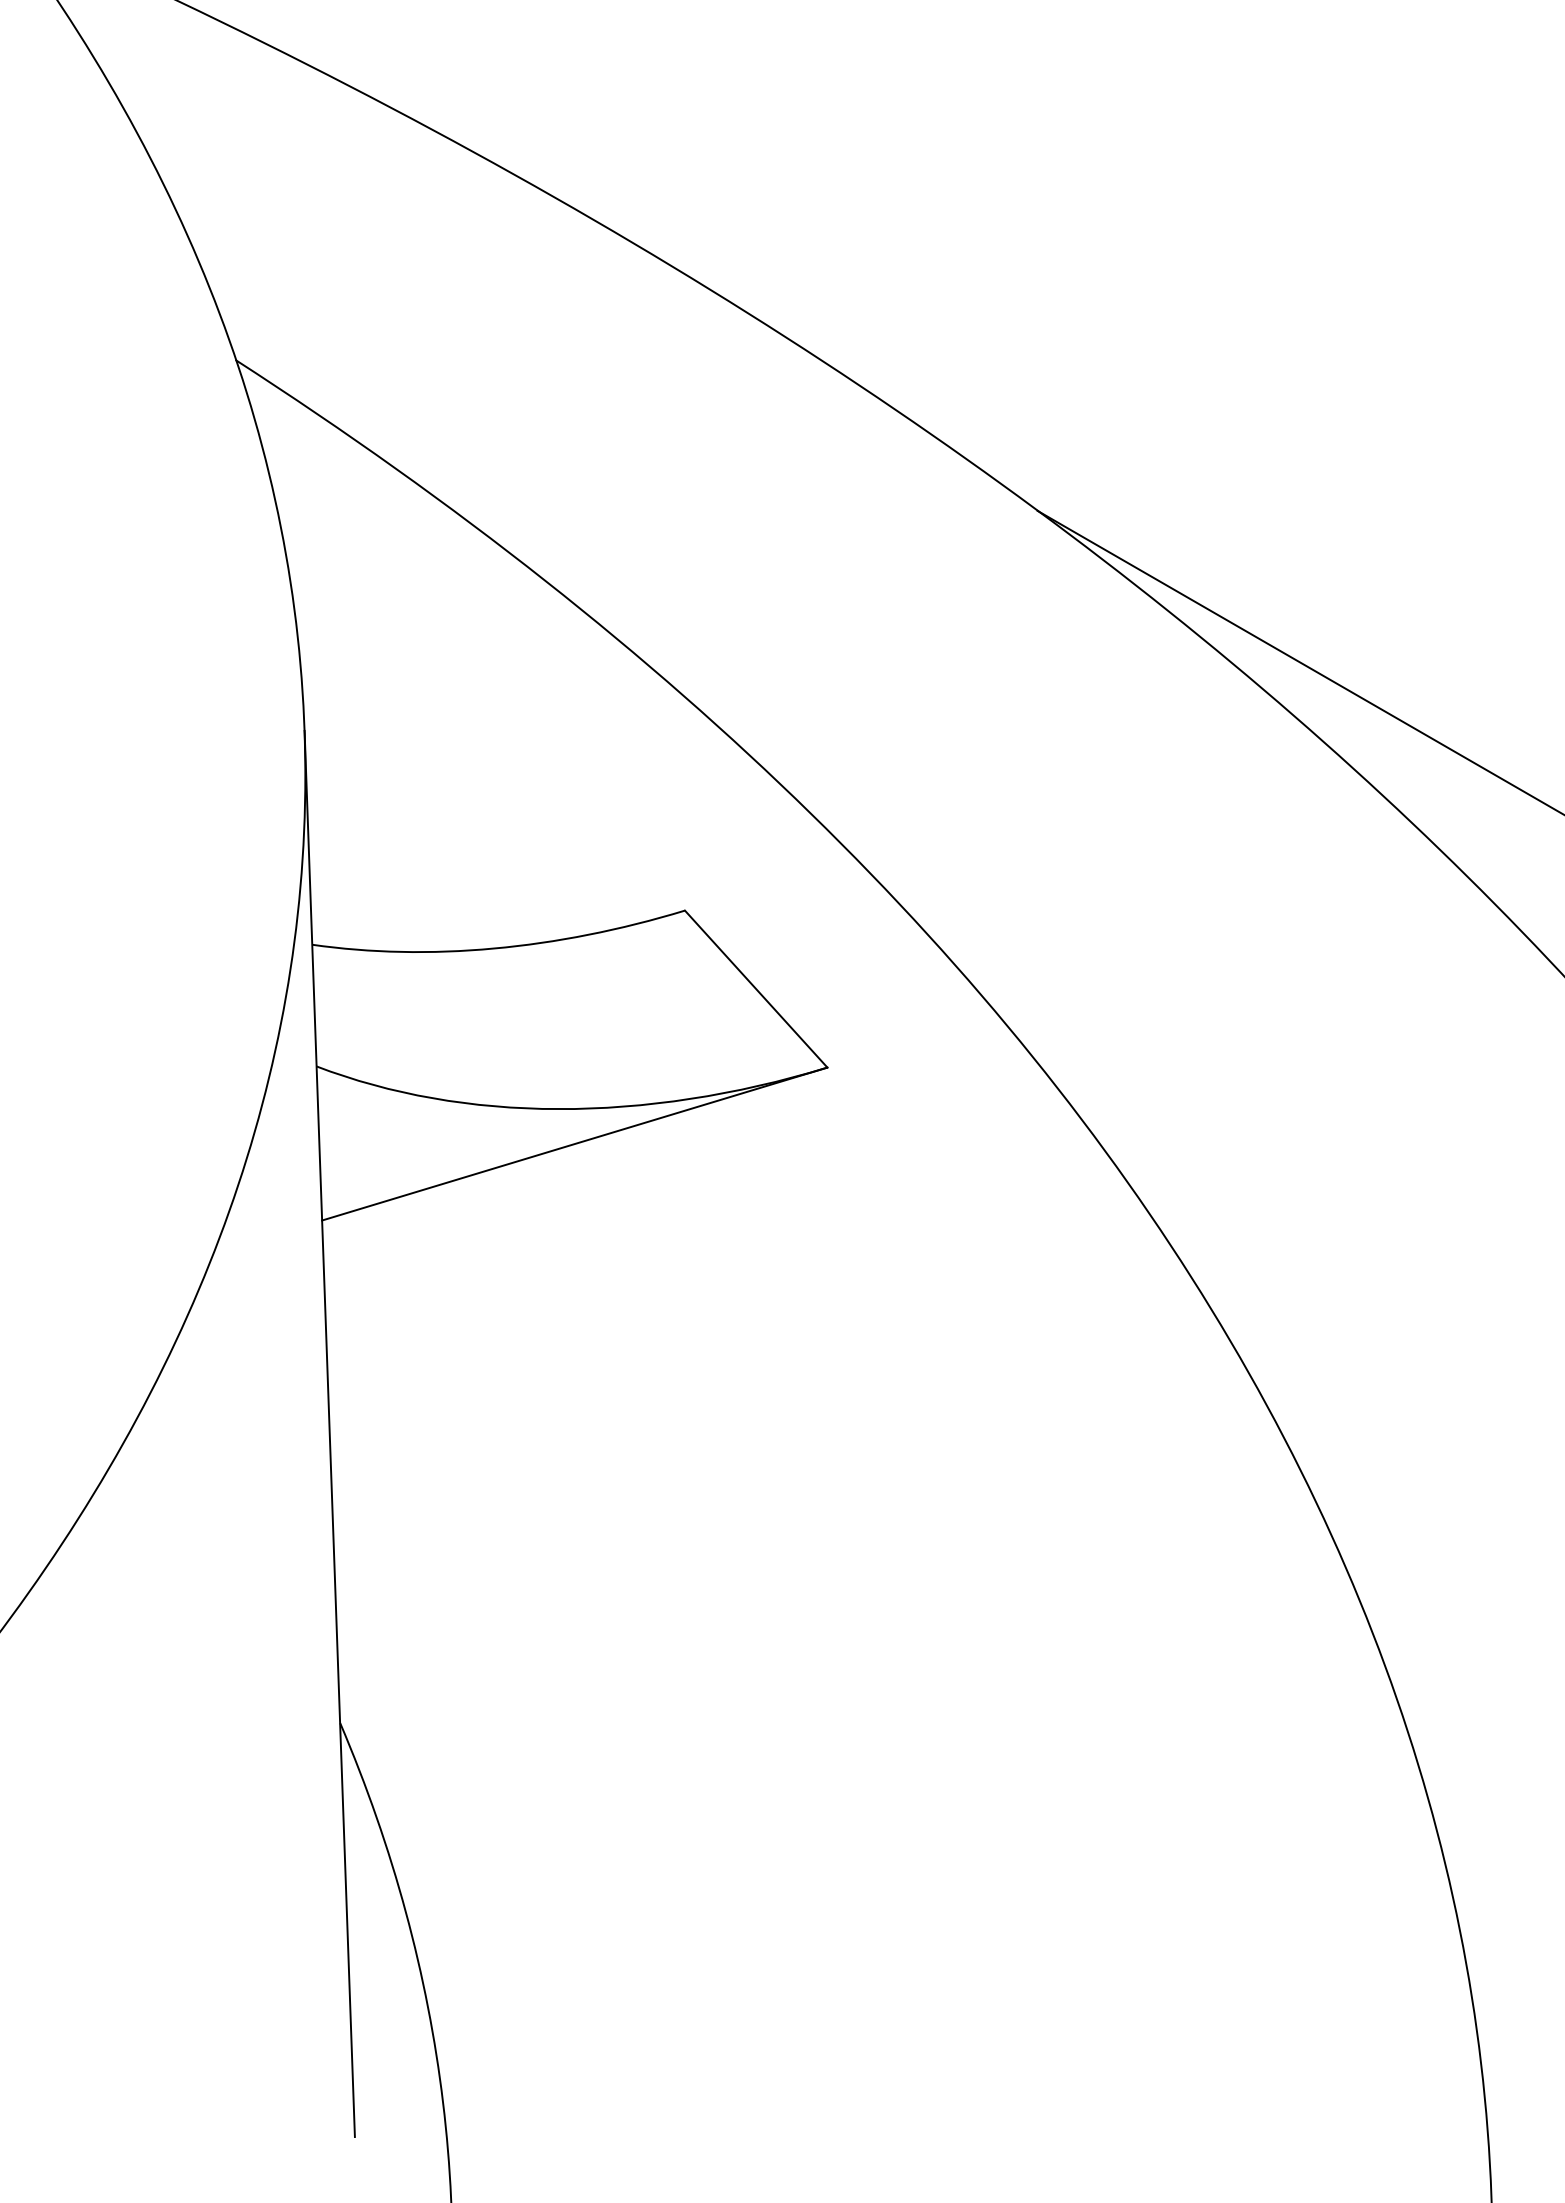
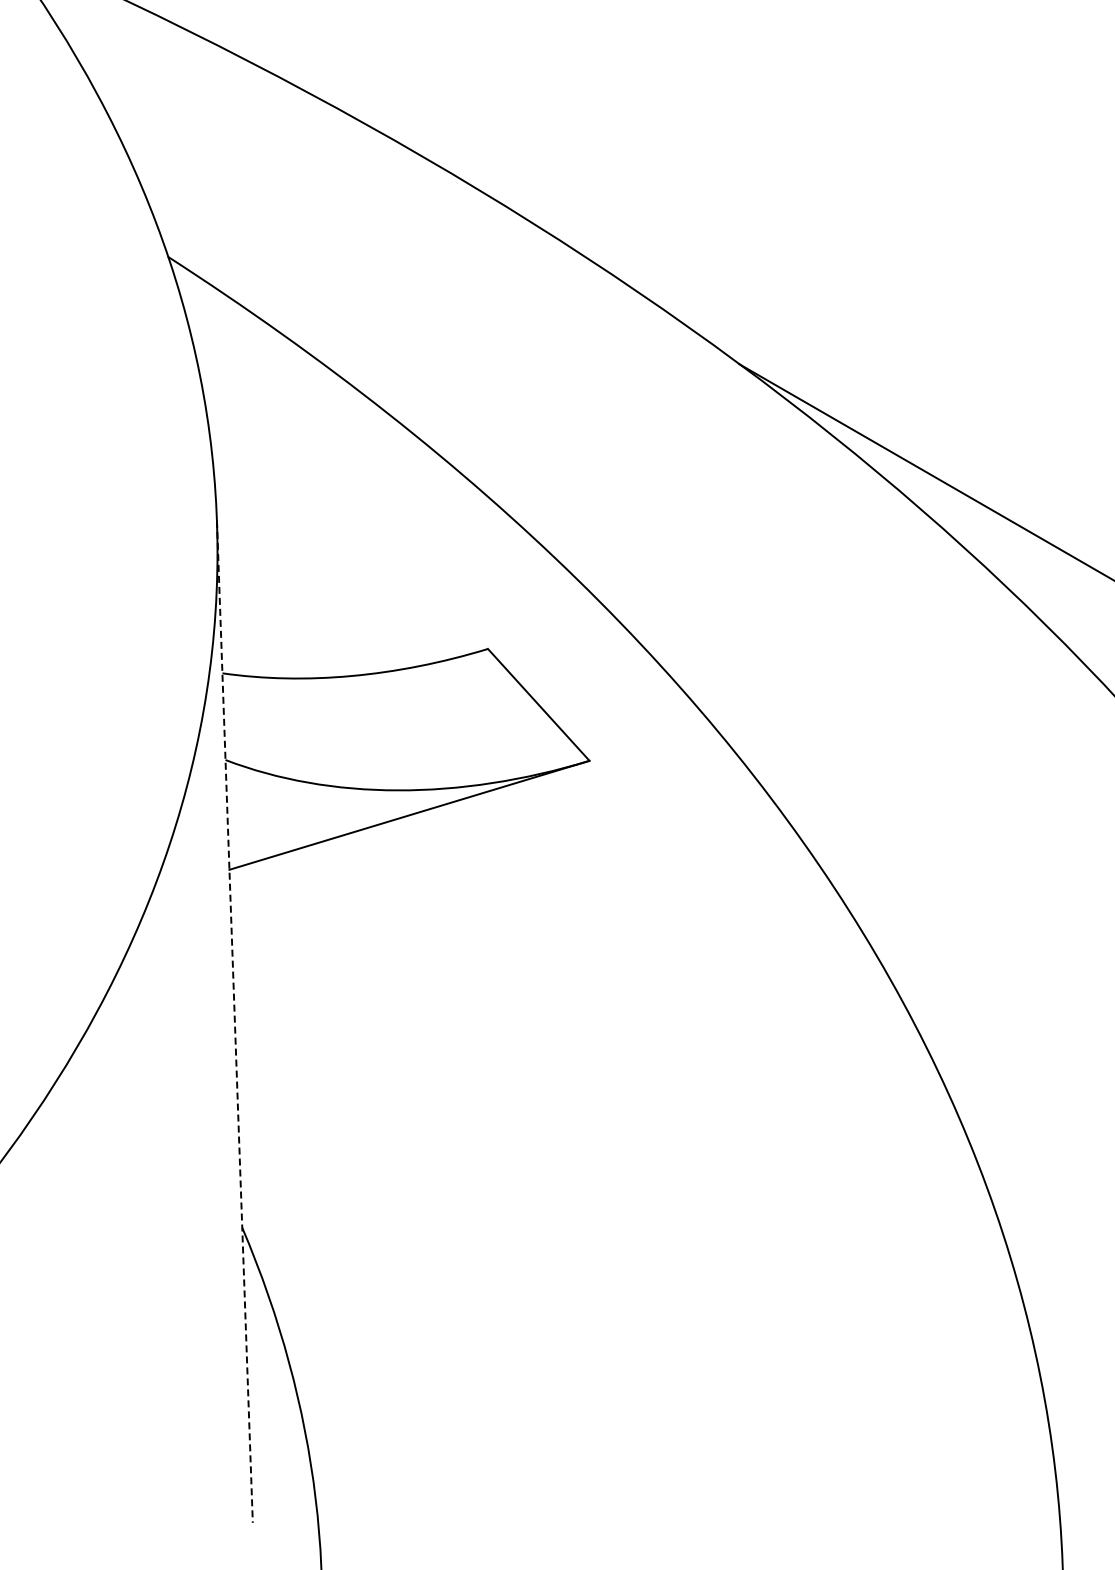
line: (329, 1434) -> (234, 1022), solid -> dashed

